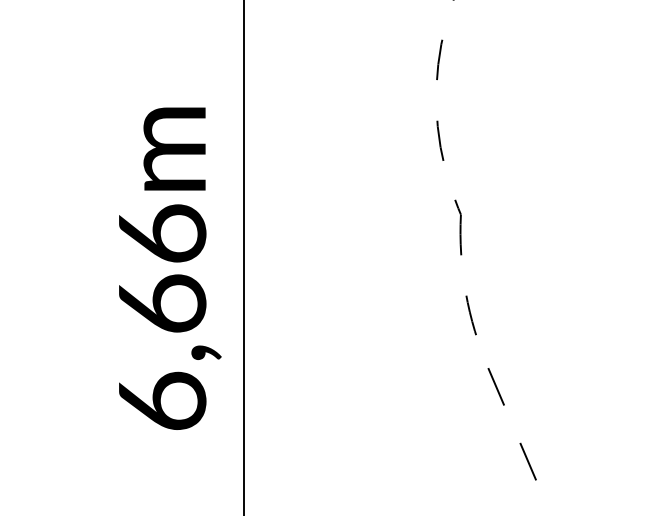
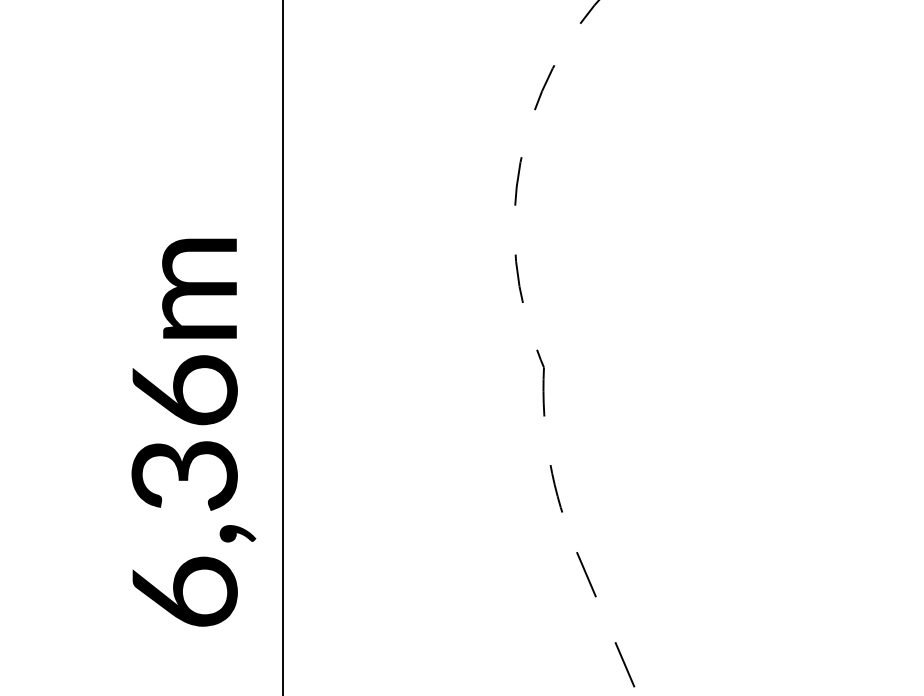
text: (162, 303) -> (184, 474), 6,66m -> 6,36m

